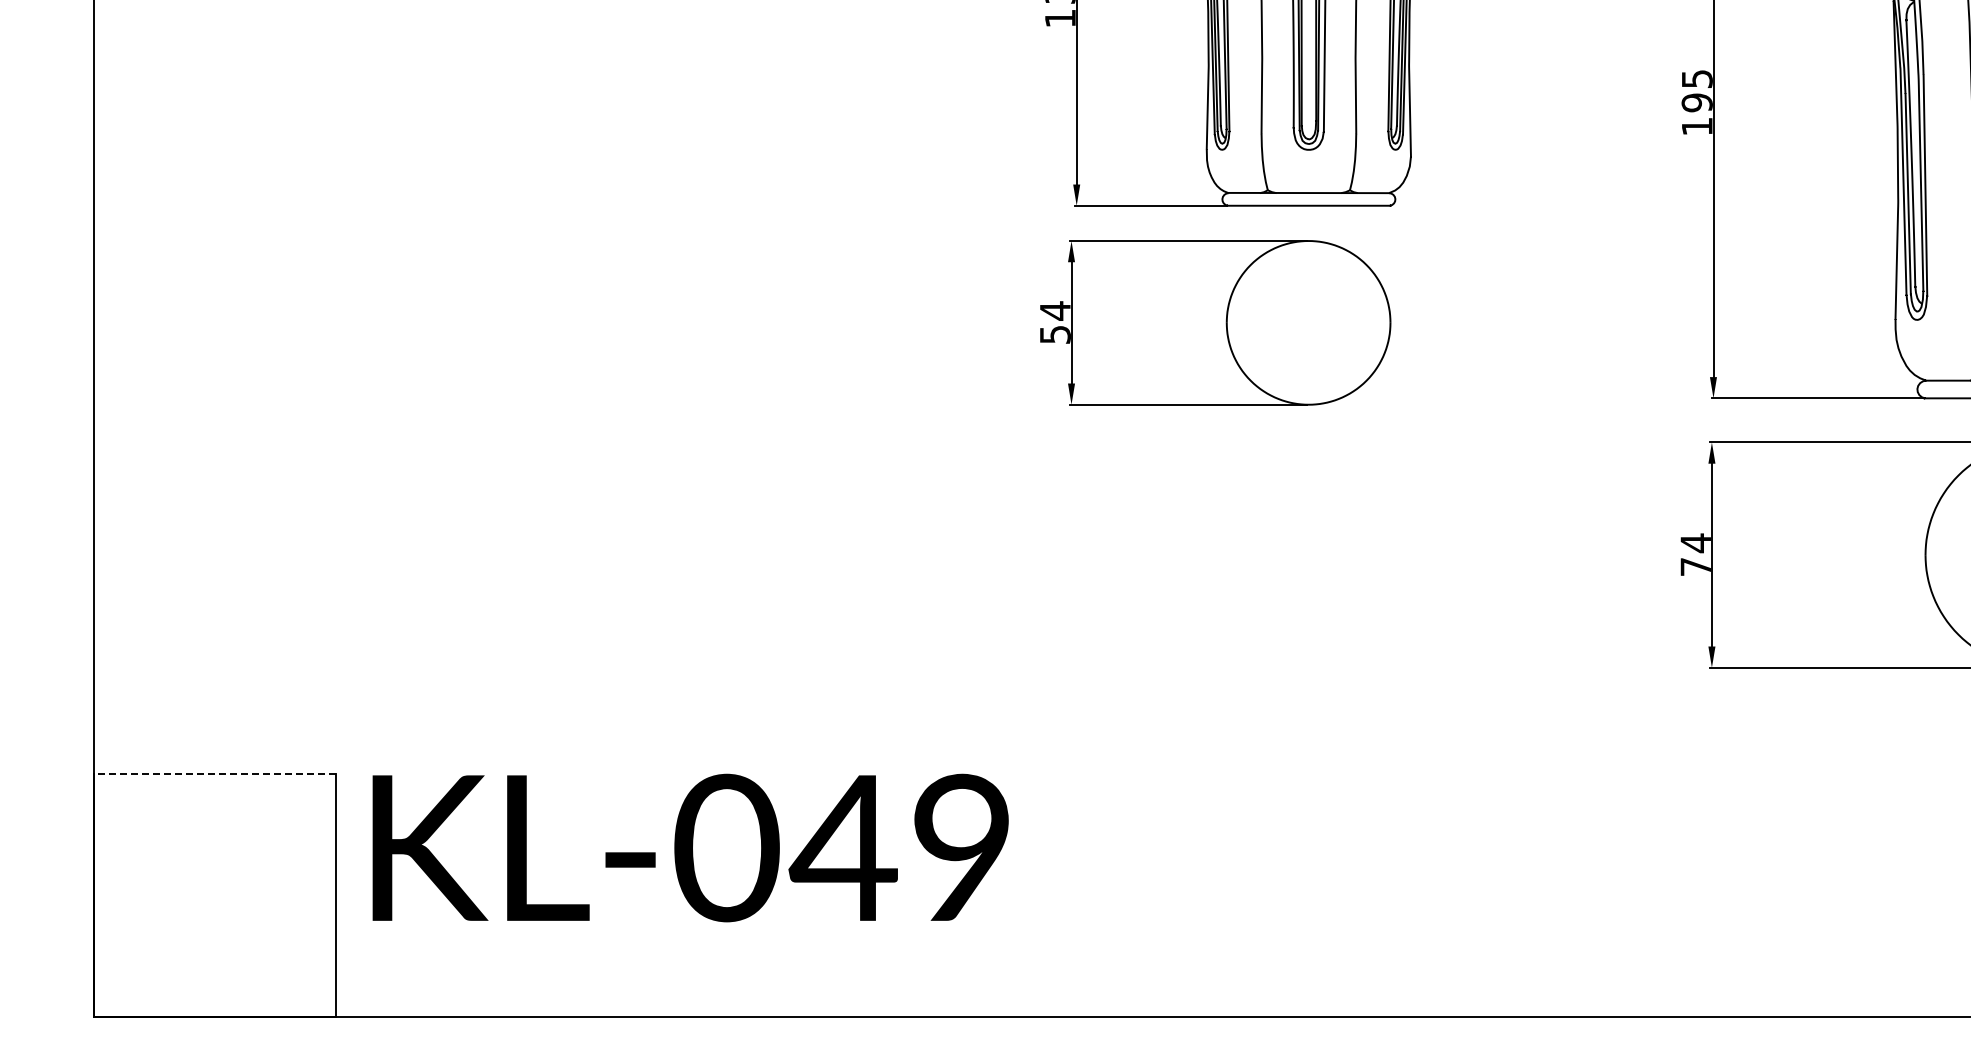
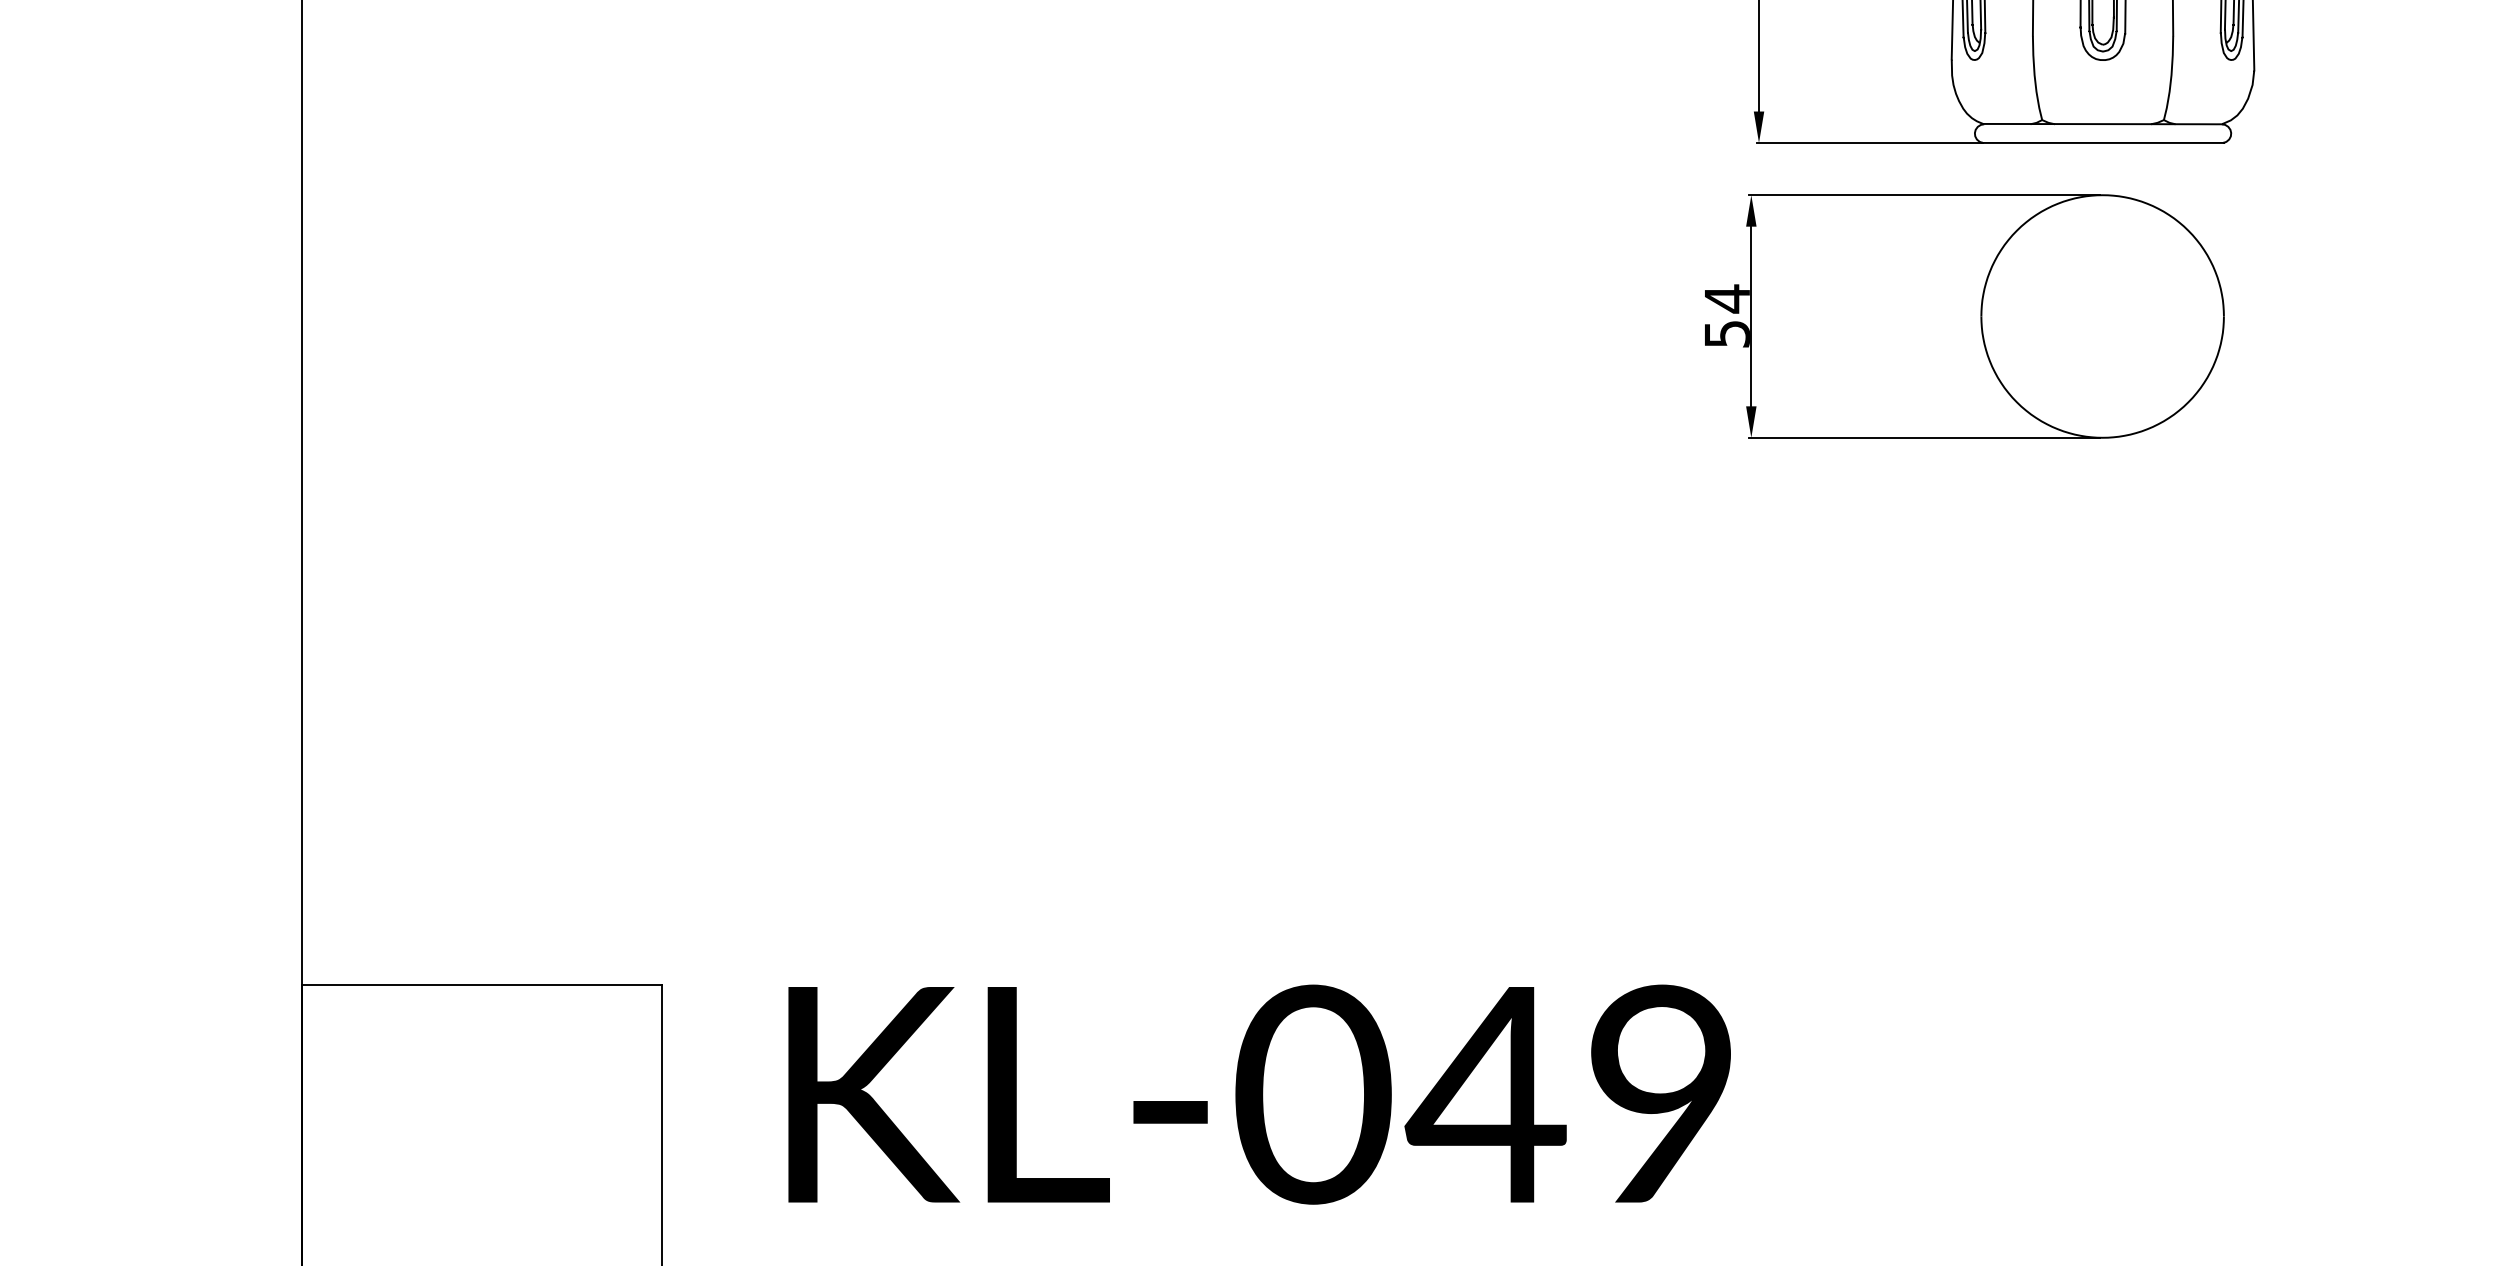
line: (214, 774) -> (481, 985), dashed -> solid
text: (690, 847) -> (1259, 1093), moved

